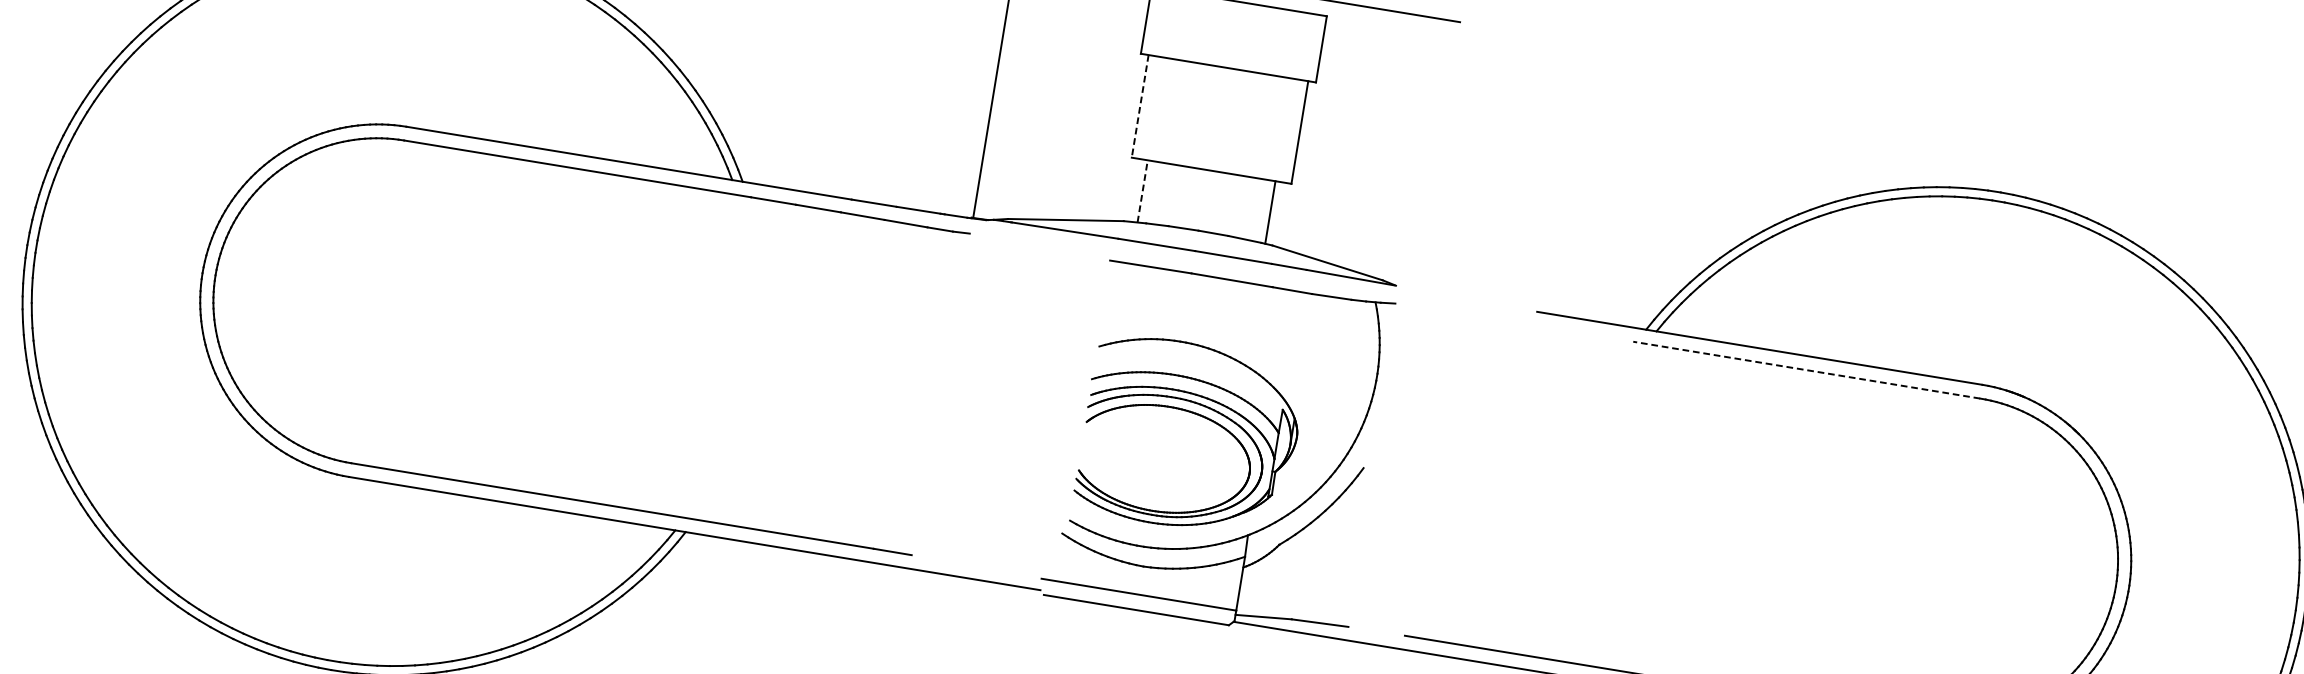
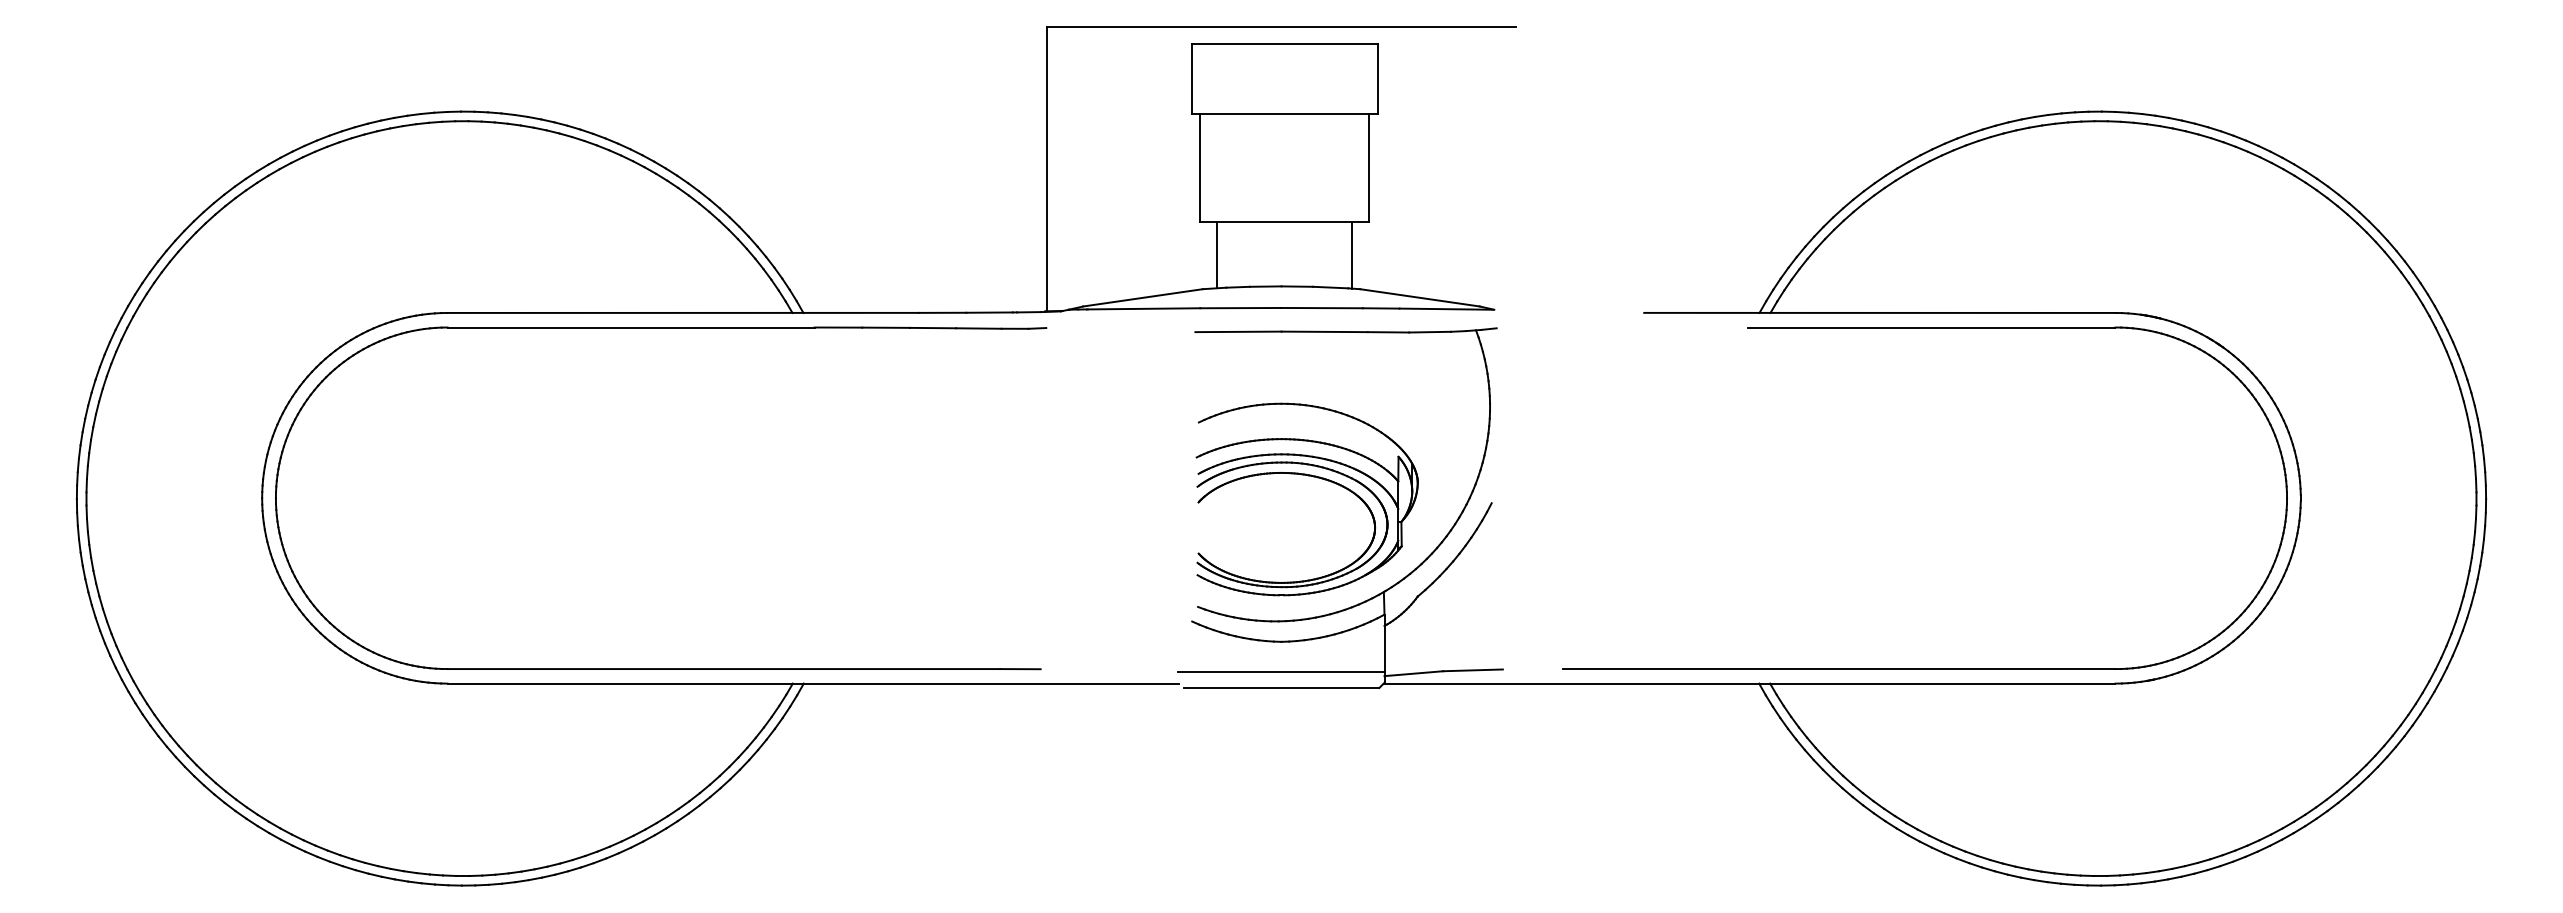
line: (1140, 106) -> (1200, 168), dashed -> solid
line: (1142, 191) -> (1217, 255), dashed -> solid
line: (1806, 370) -> (1931, 327), dashed -> solid

